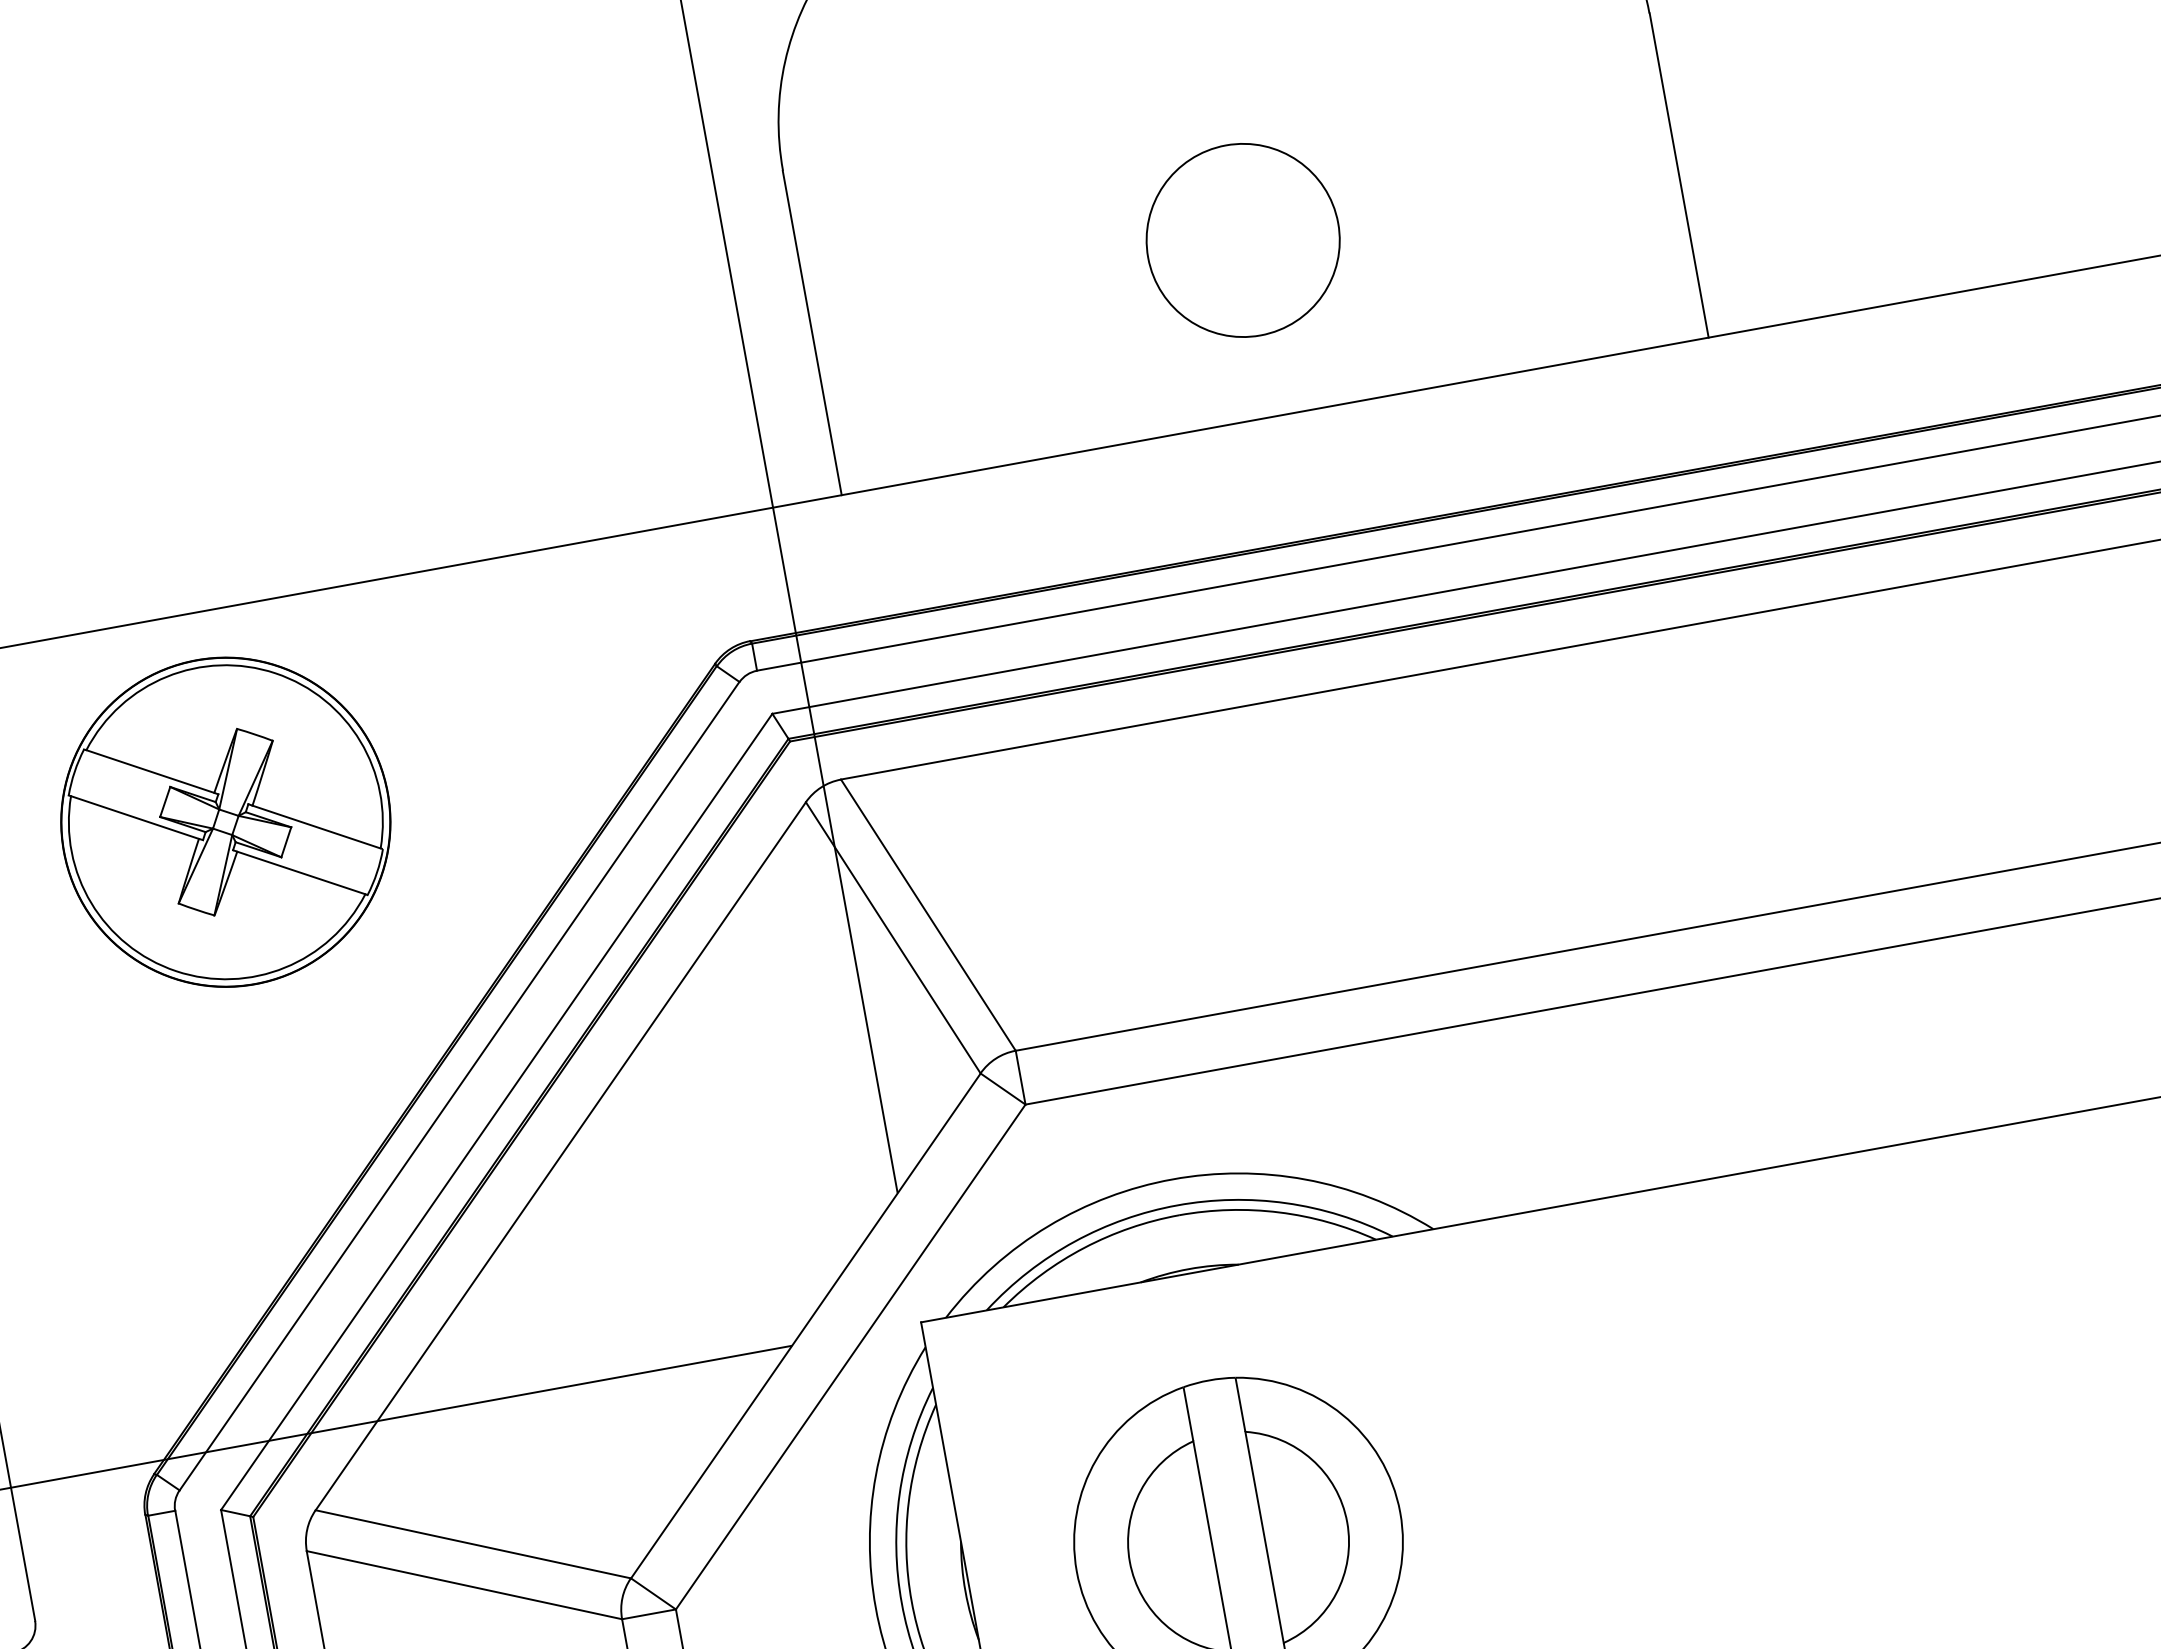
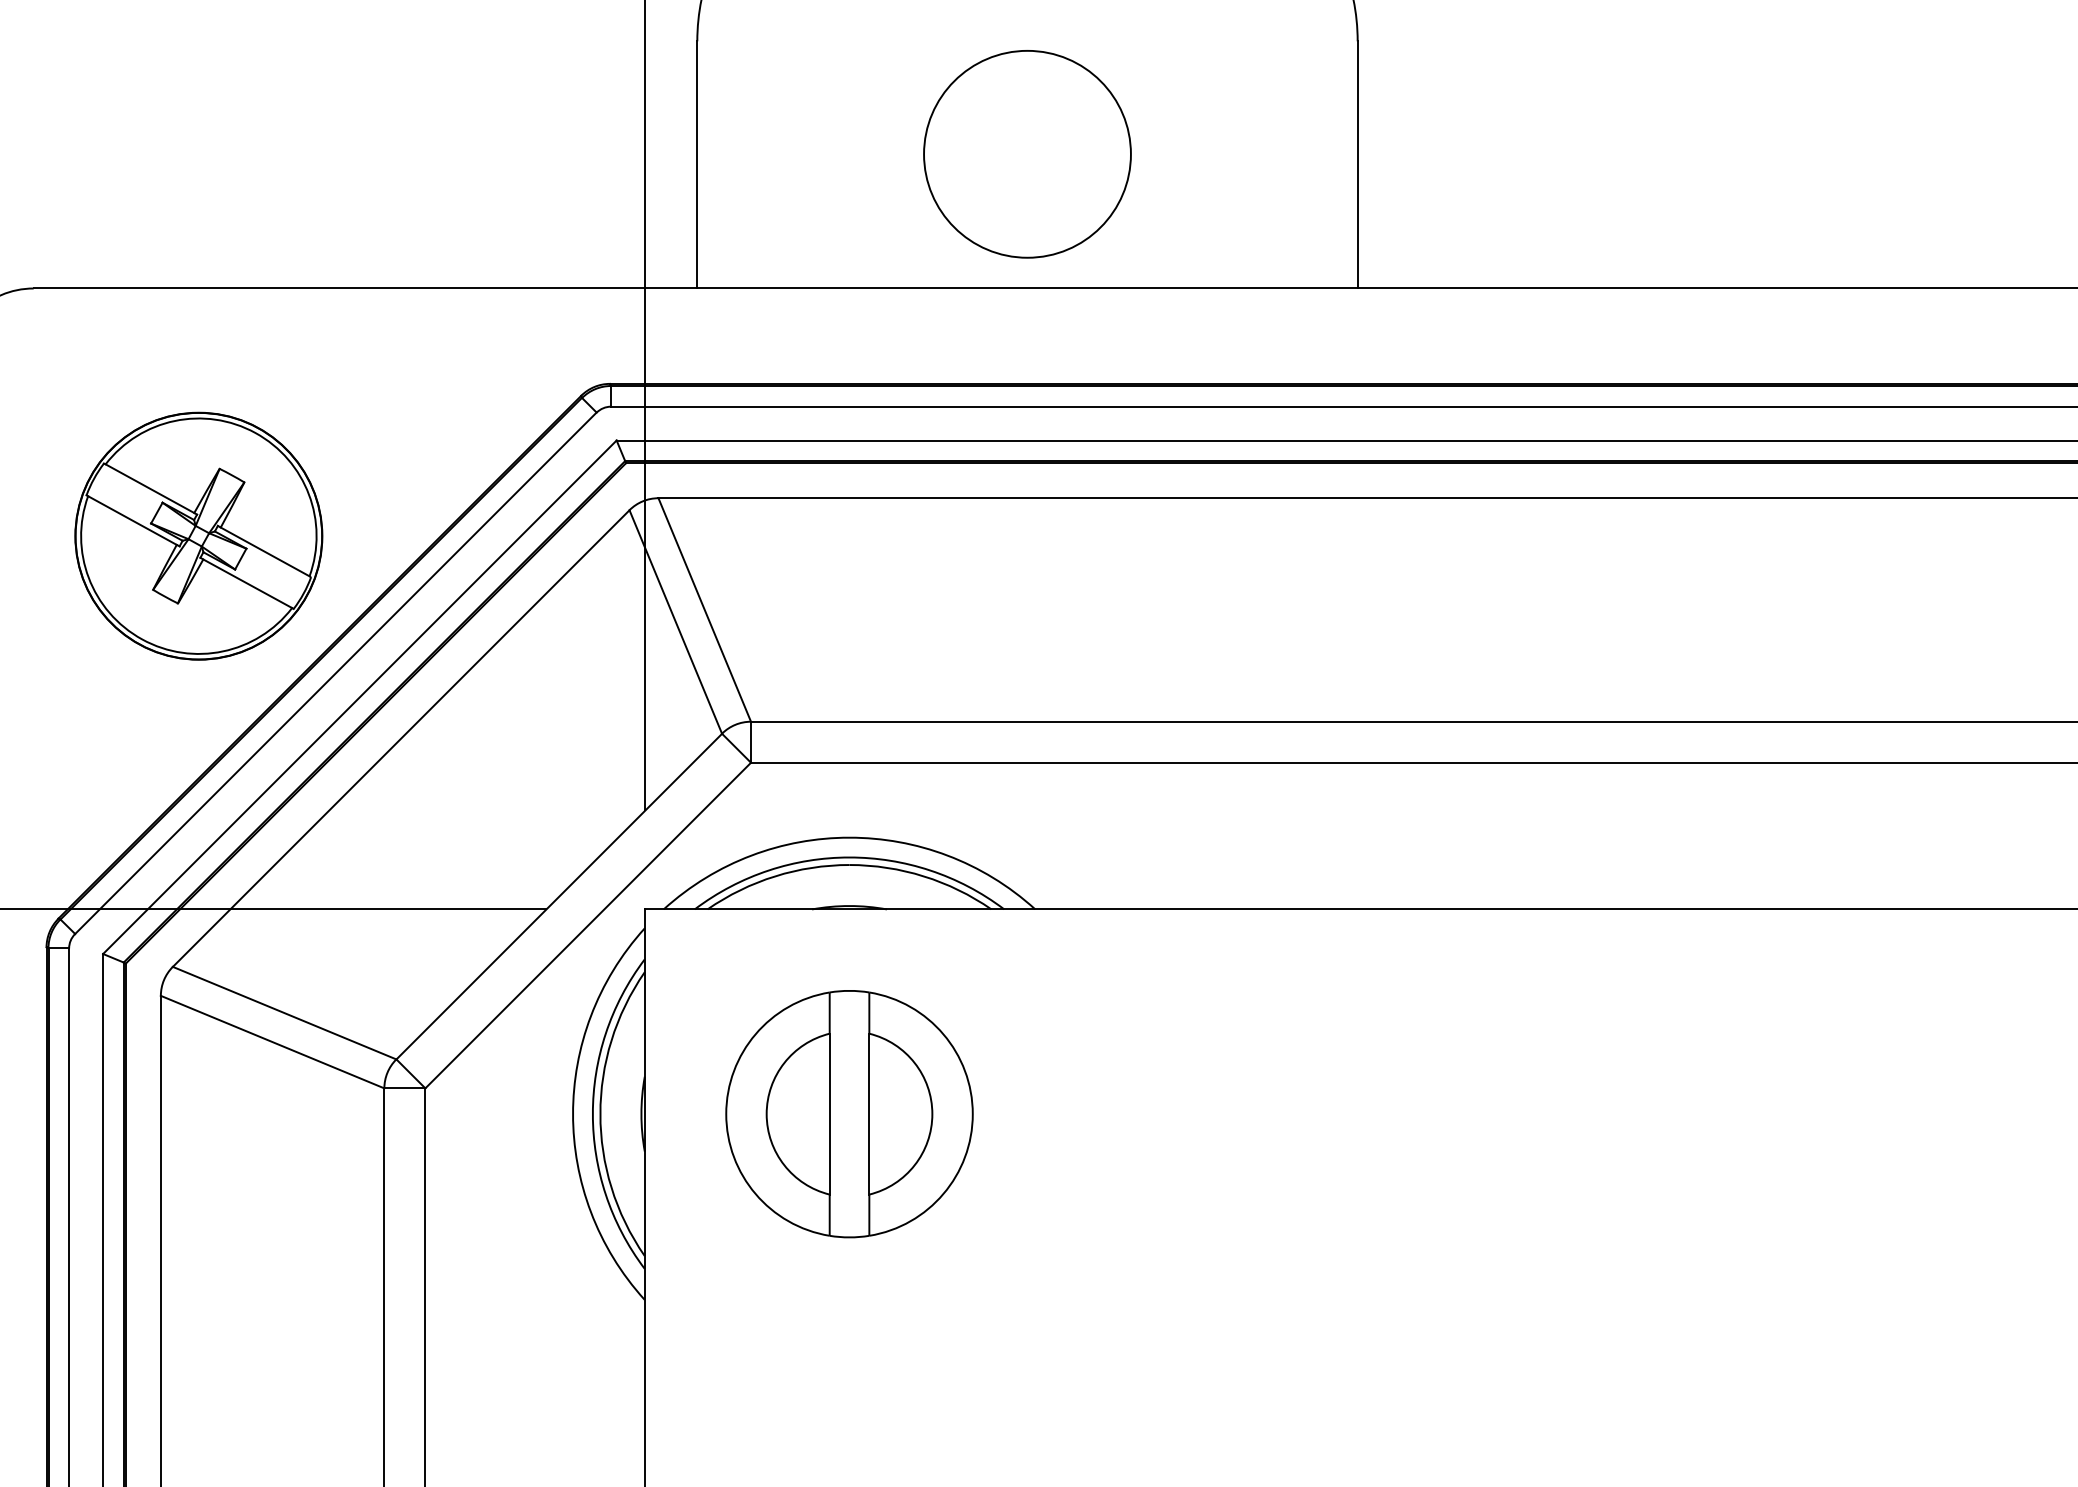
circle: (1243, 240) -> (1027, 154), size x1.43
part: (225, 821) -> (198, 535), moved

